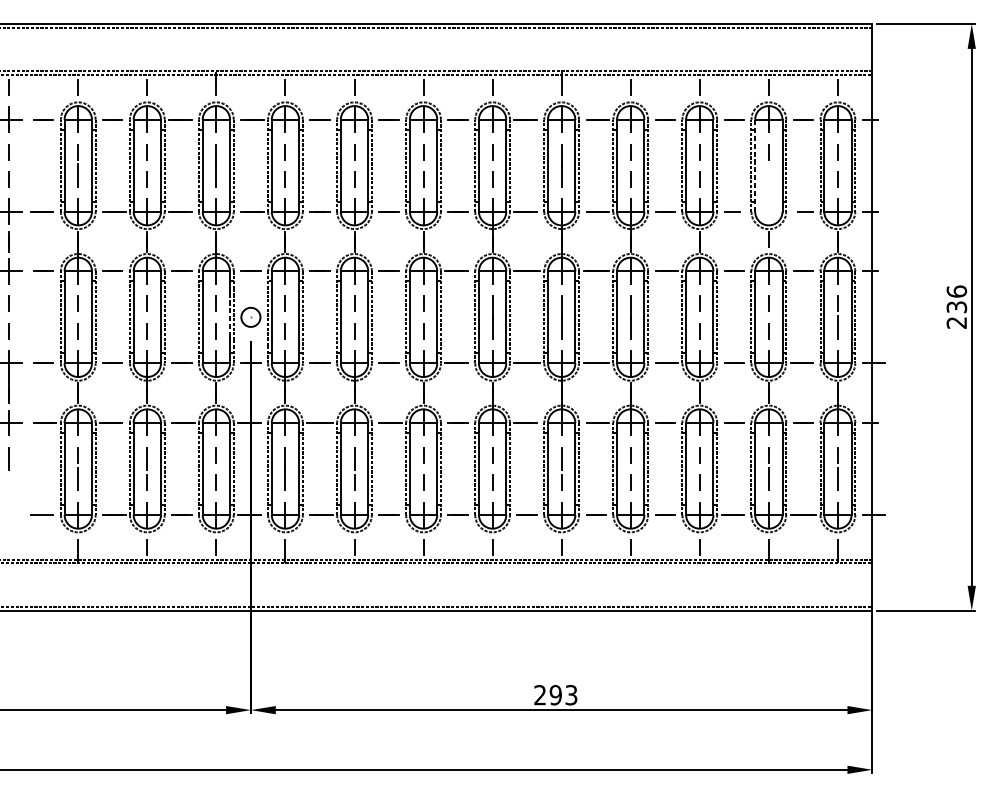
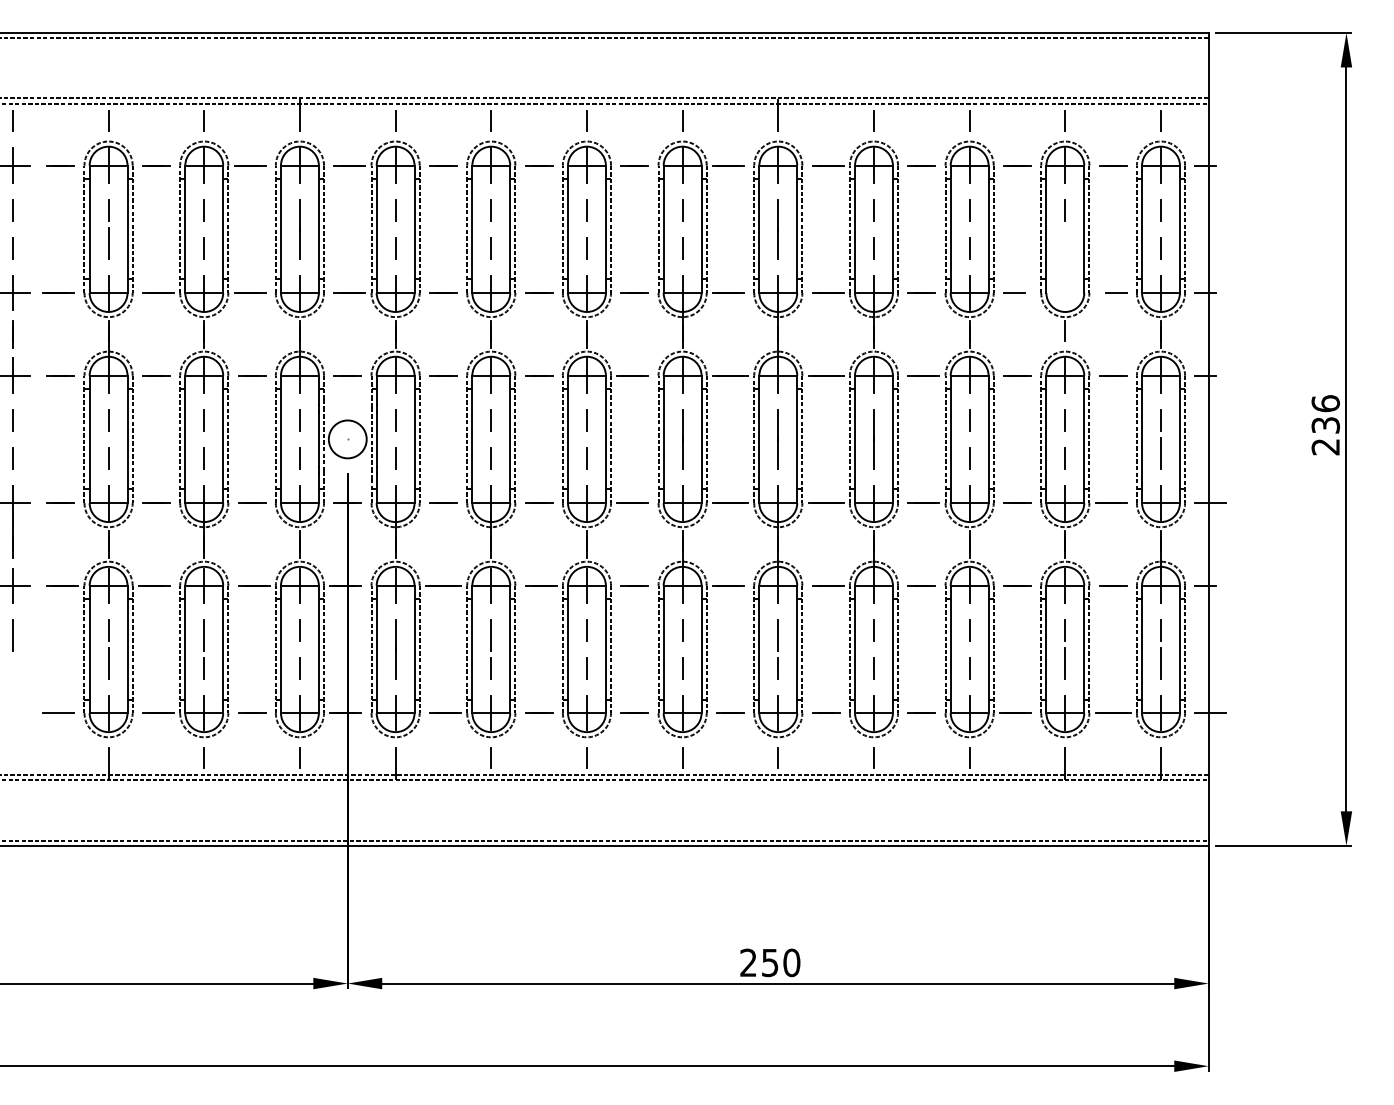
line: (755, 165) -> (1046, 229), dashed -> solid
line: (229, 317) -> (318, 439), dashed -> solid
circle: (250, 317) -> (347, 439), size x1.43
text: (563, 694) -> (780, 962), 293 -> 250

